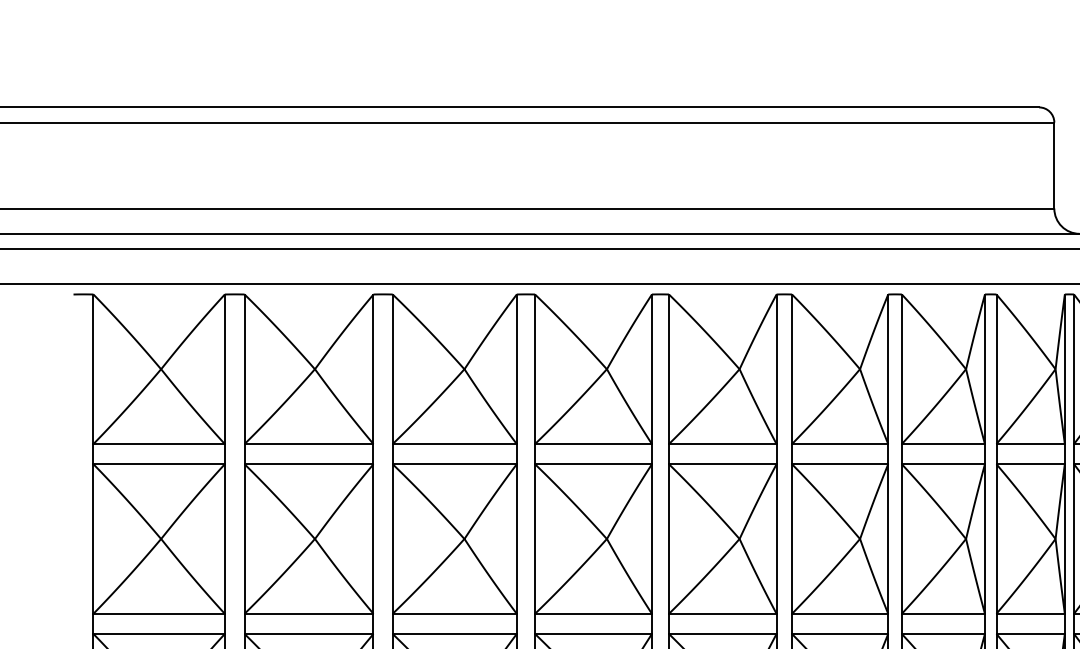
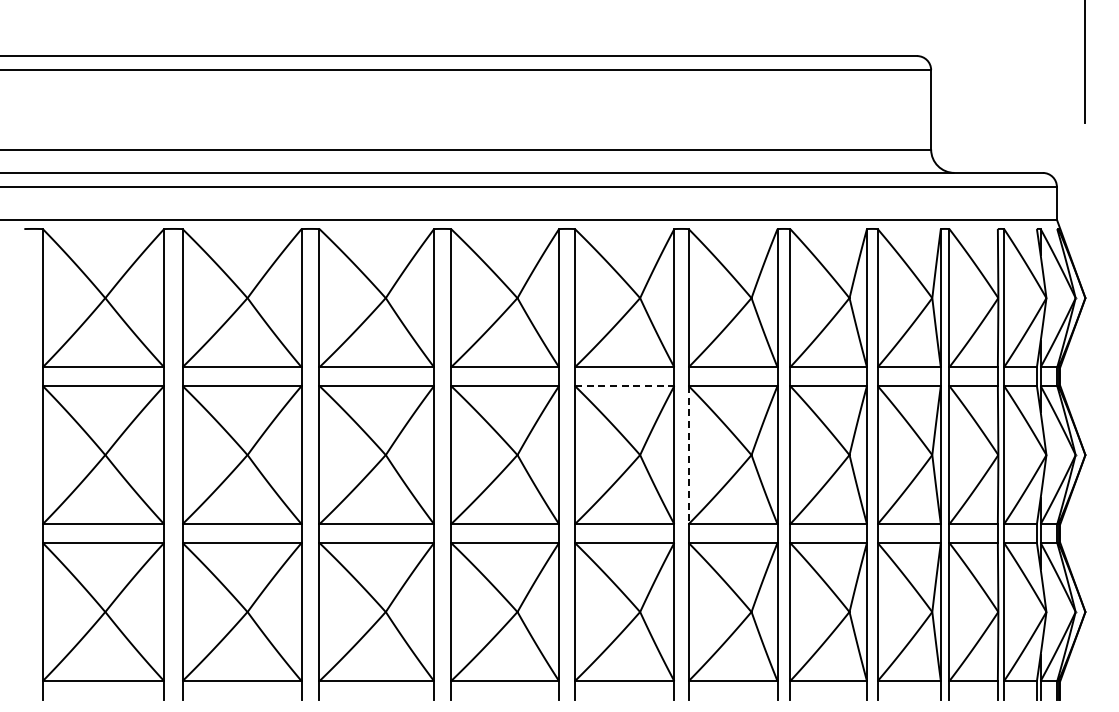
line: (722, 463) -> (624, 385), solid -> dashed
line: (791, 539) -> (688, 455), solid -> dashed

